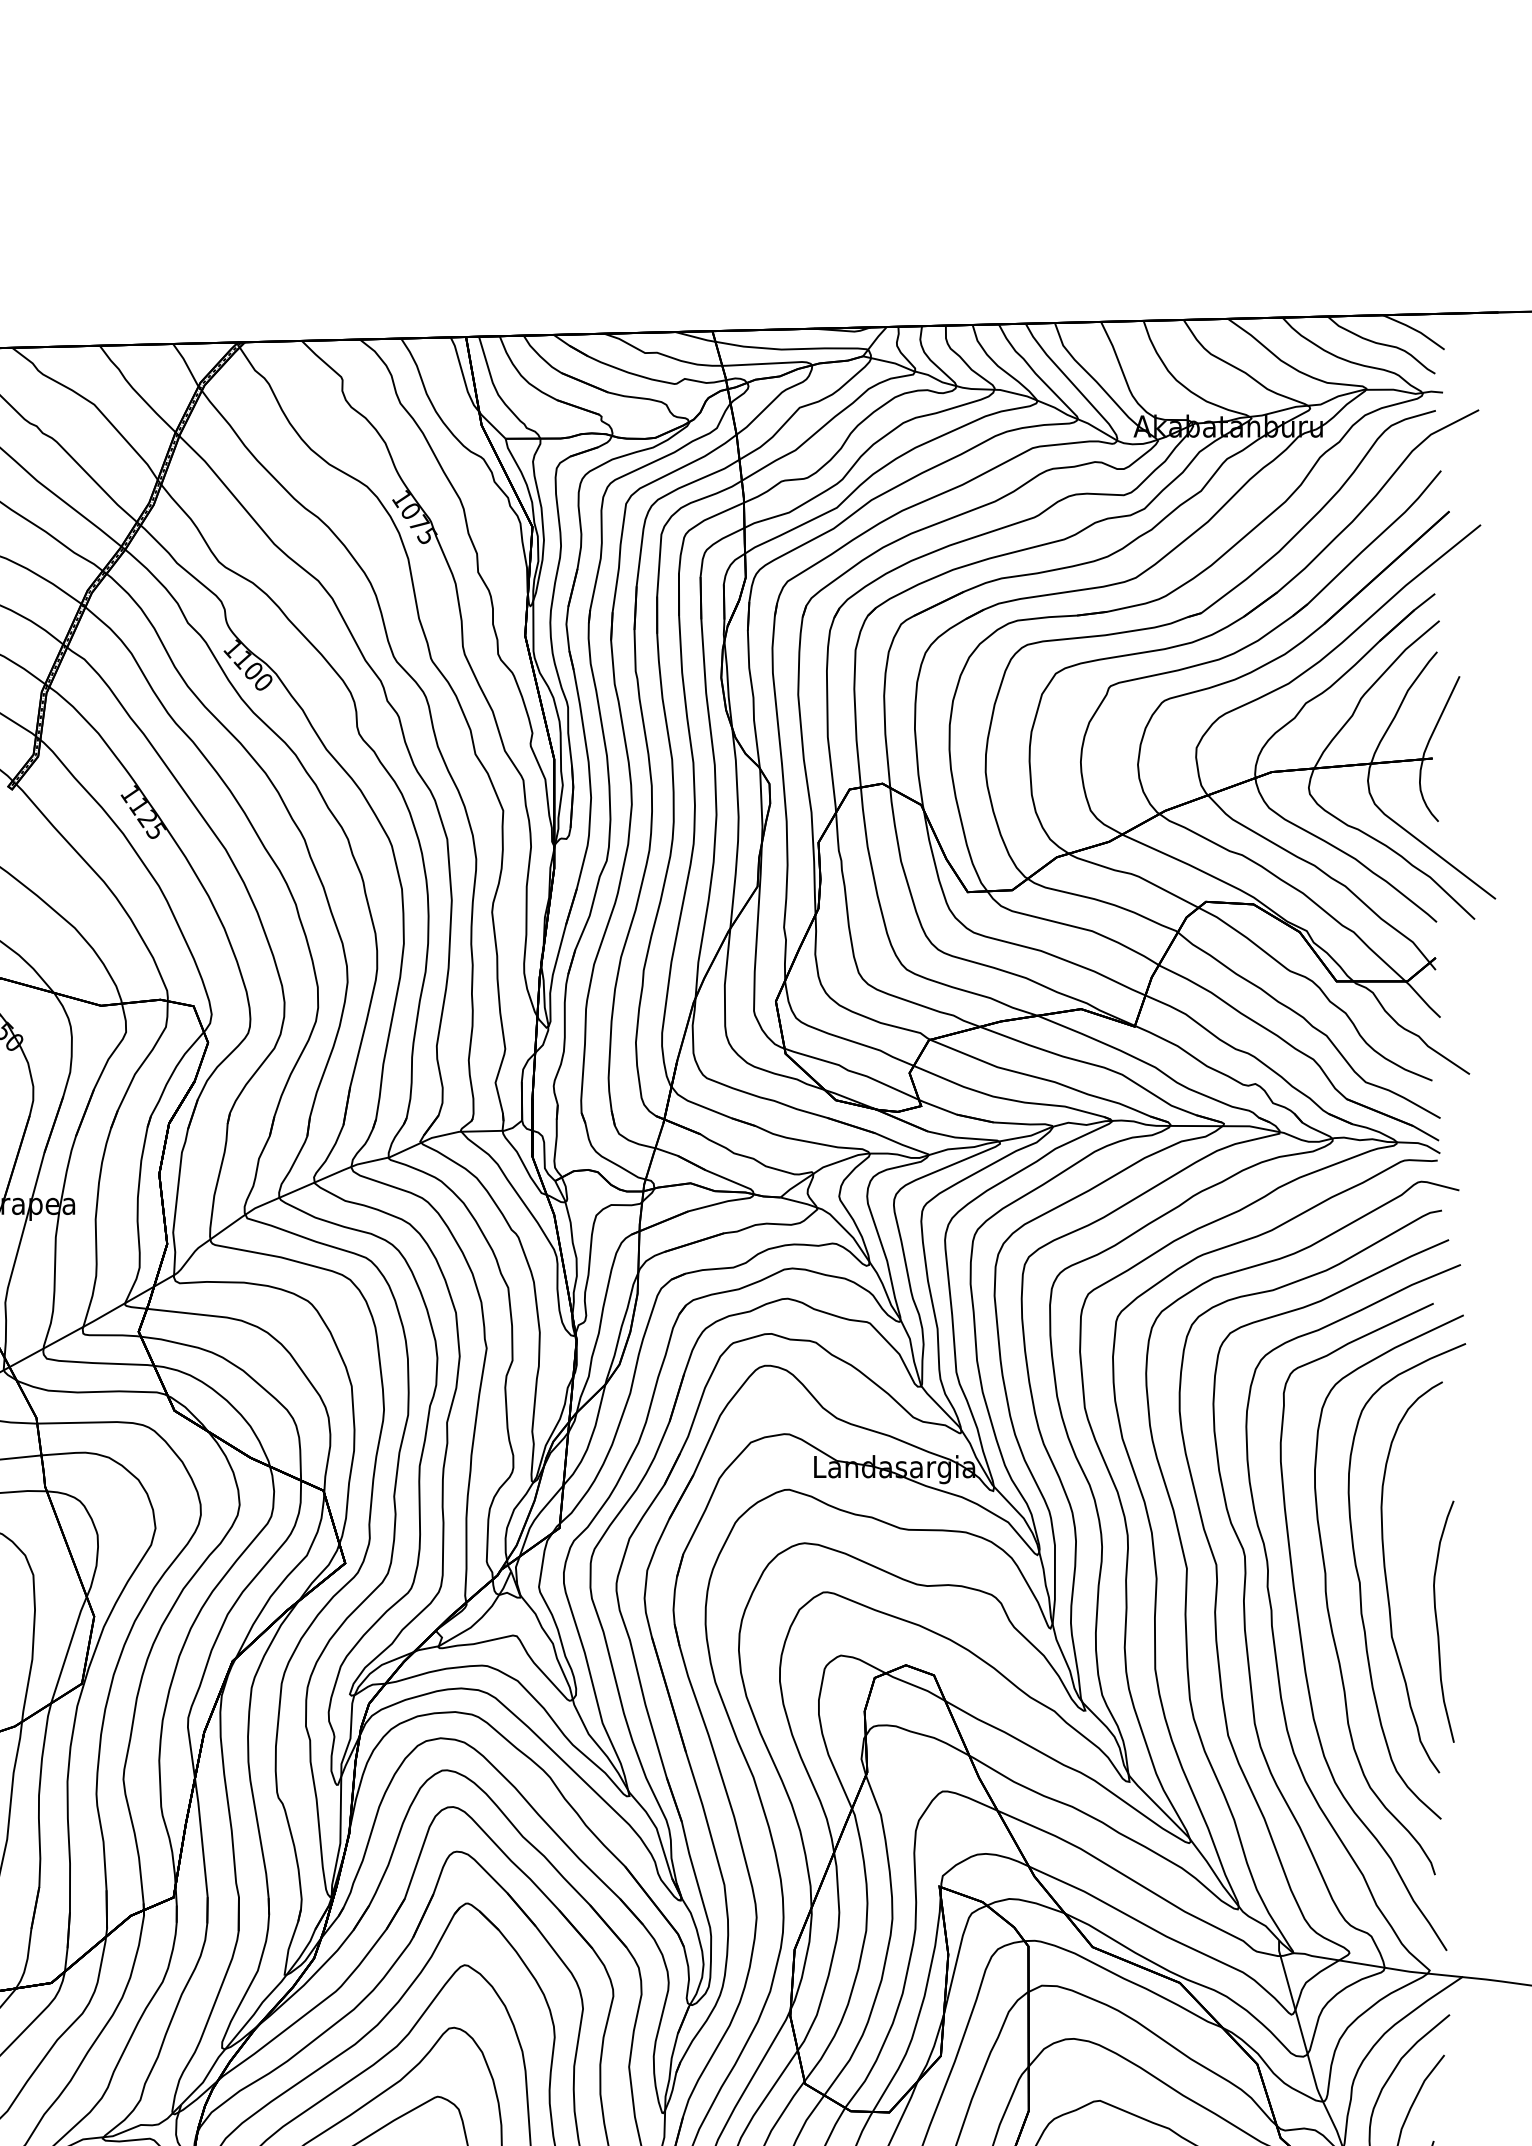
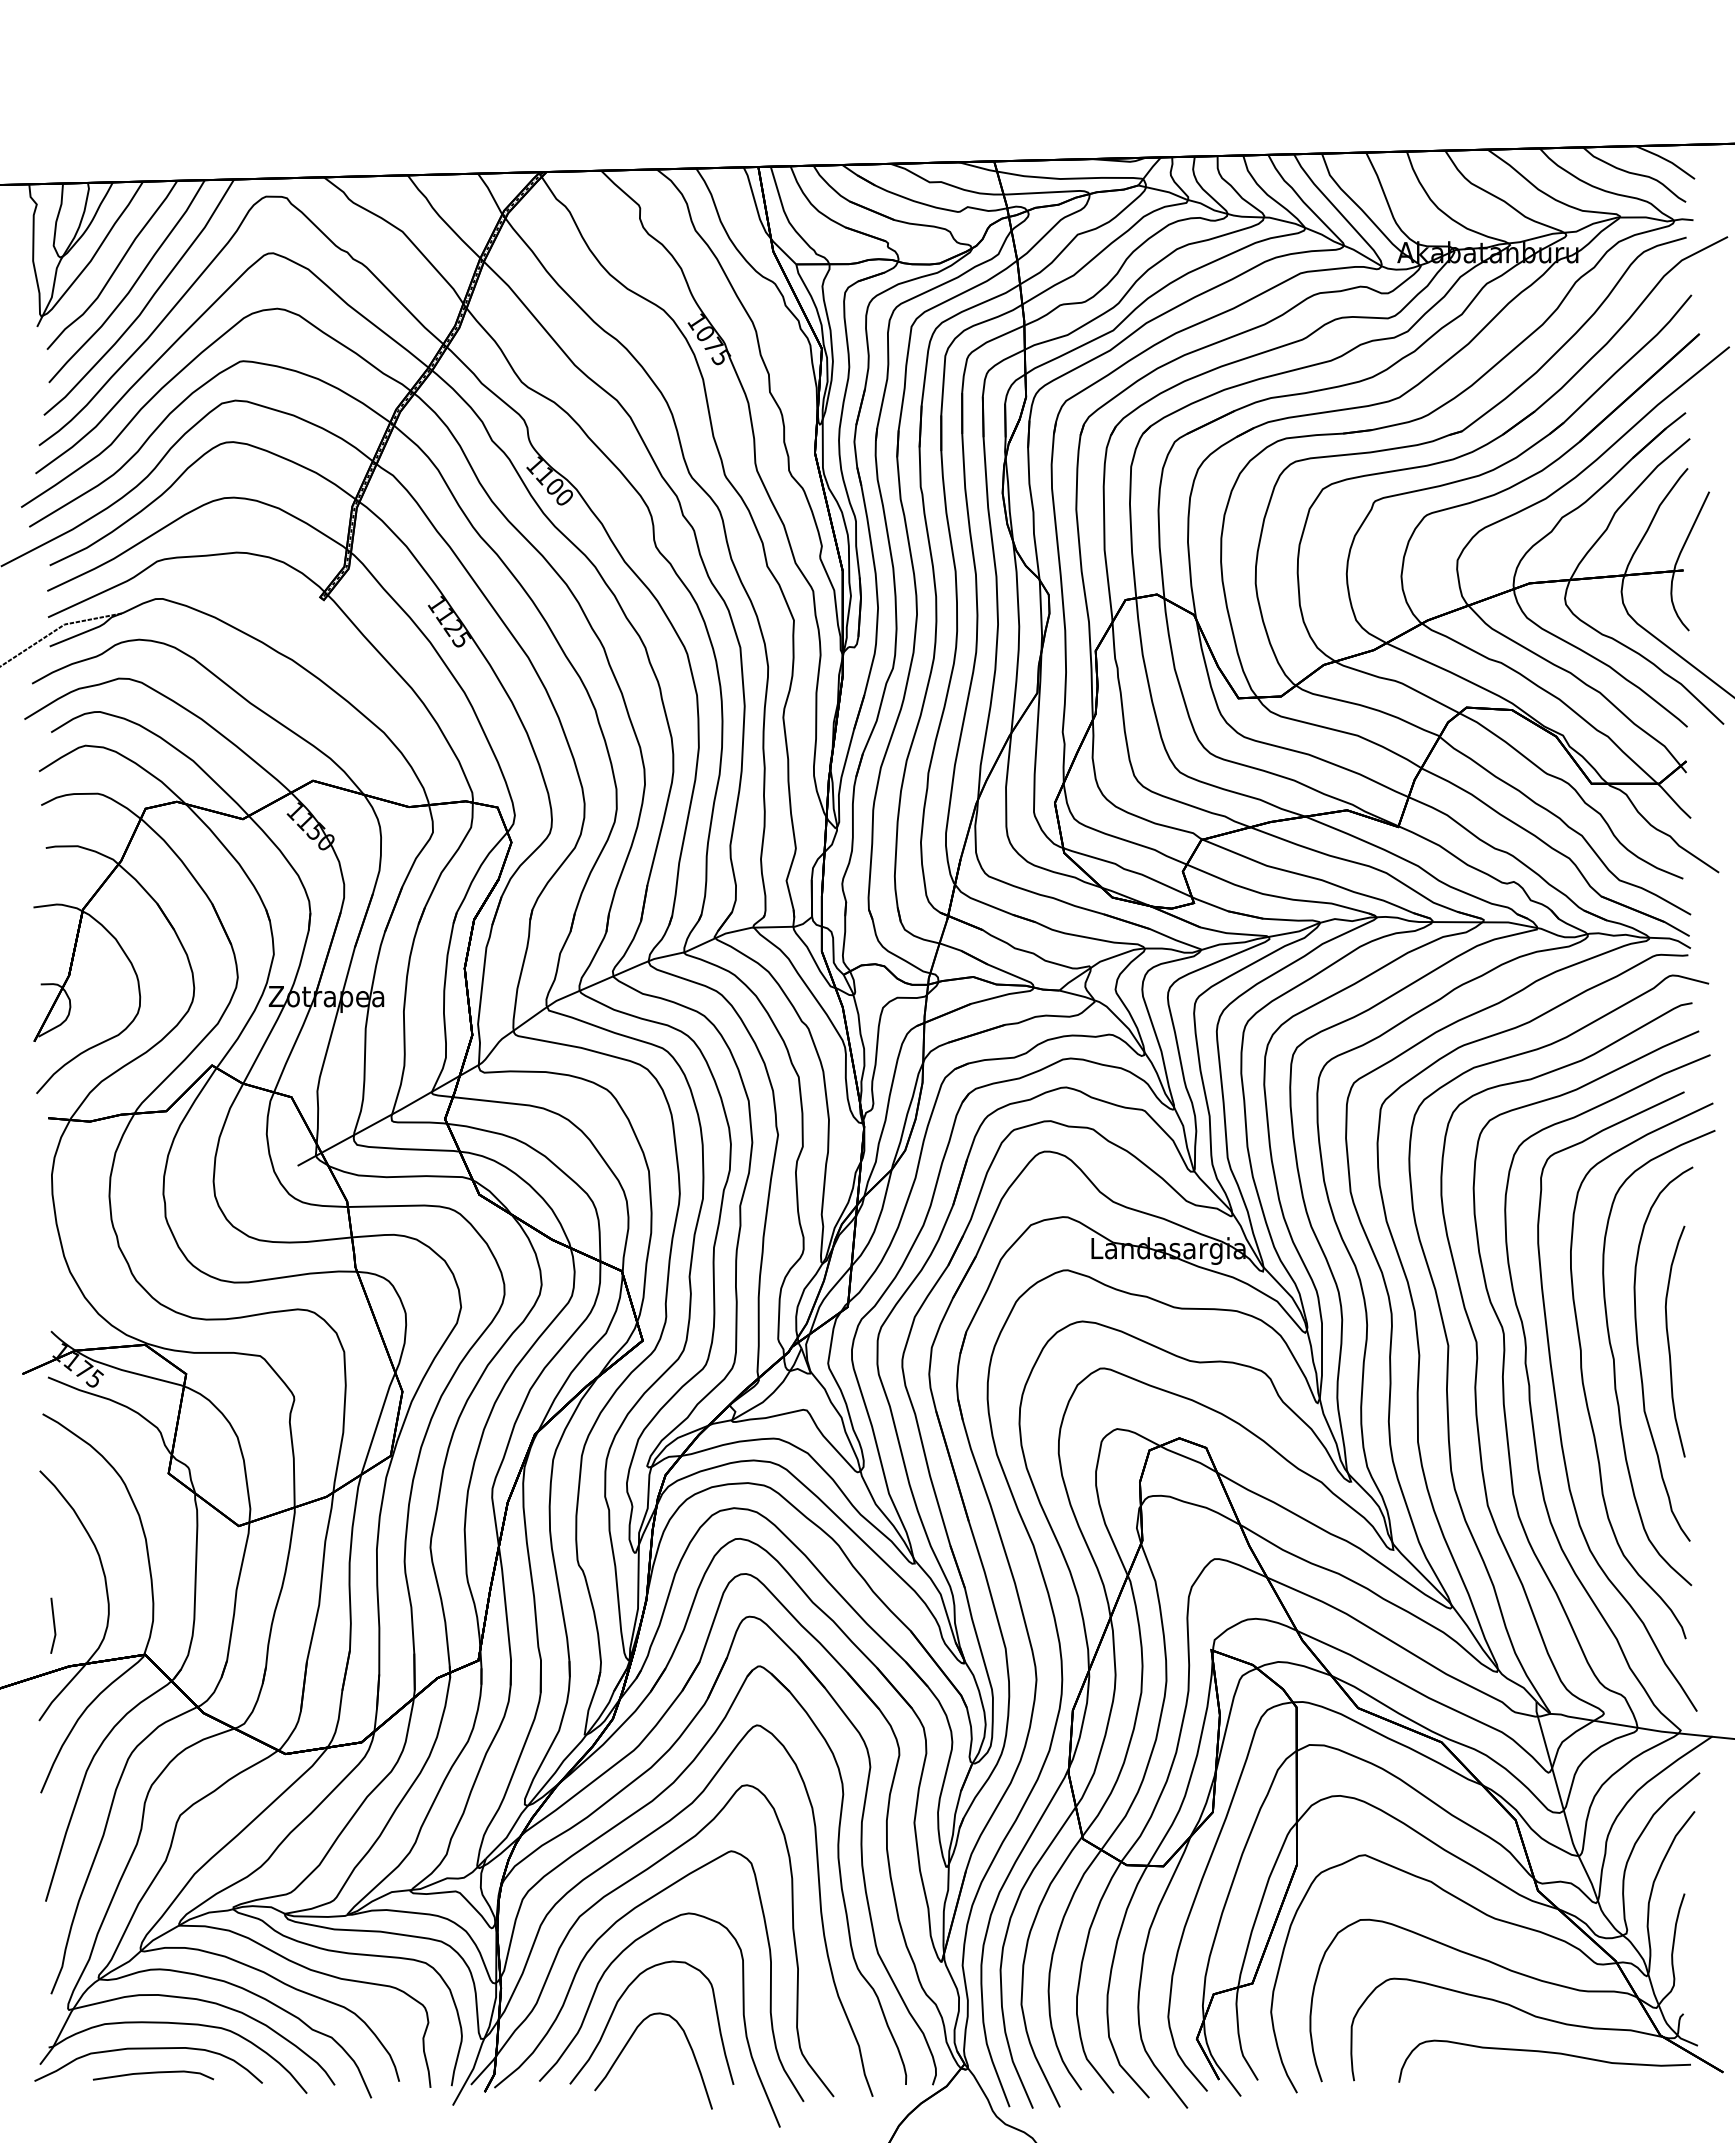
curve: (1437, 1621) -> (1669, 1341), moved

